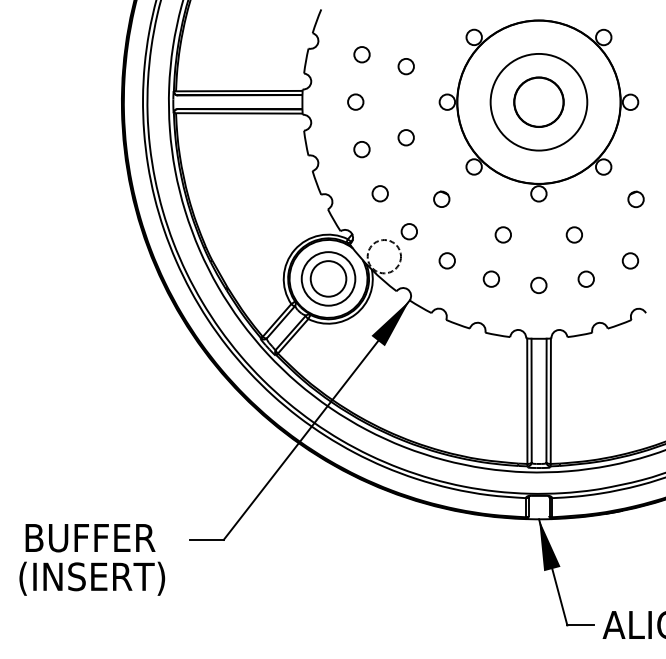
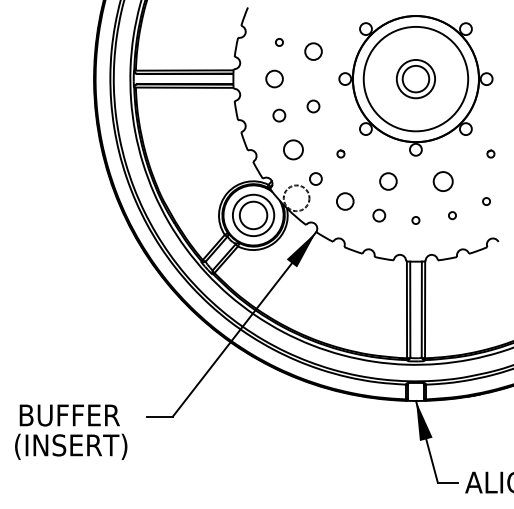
circle: (362, 54) -> (279, 42), size x0.6
circle: (406, 66) -> (313, 51), size x1.4
circle: (355, 101) -> (274, 78), size x1.4
circle: (538, 101) -> (415, 78), size x1.4
circle: (538, 102) -> (415, 79), size x0.7
circle: (380, 193) -> (293, 149), size x1.6
circle: (441, 198) -> (340, 153), size x0.6
circle: (635, 198) -> (490, 153), size x0.6
circle: (503, 234) -> (388, 181), size x1.4
circle: (574, 234) -> (443, 181), size x1.6
circle: (446, 260) -> (344, 201), size x1.4
circle: (630, 260) -> (486, 201), size x0.6
circle: (586, 278) -> (452, 215), size x0.6
circle: (538, 285) -> (415, 220), size x0.6

